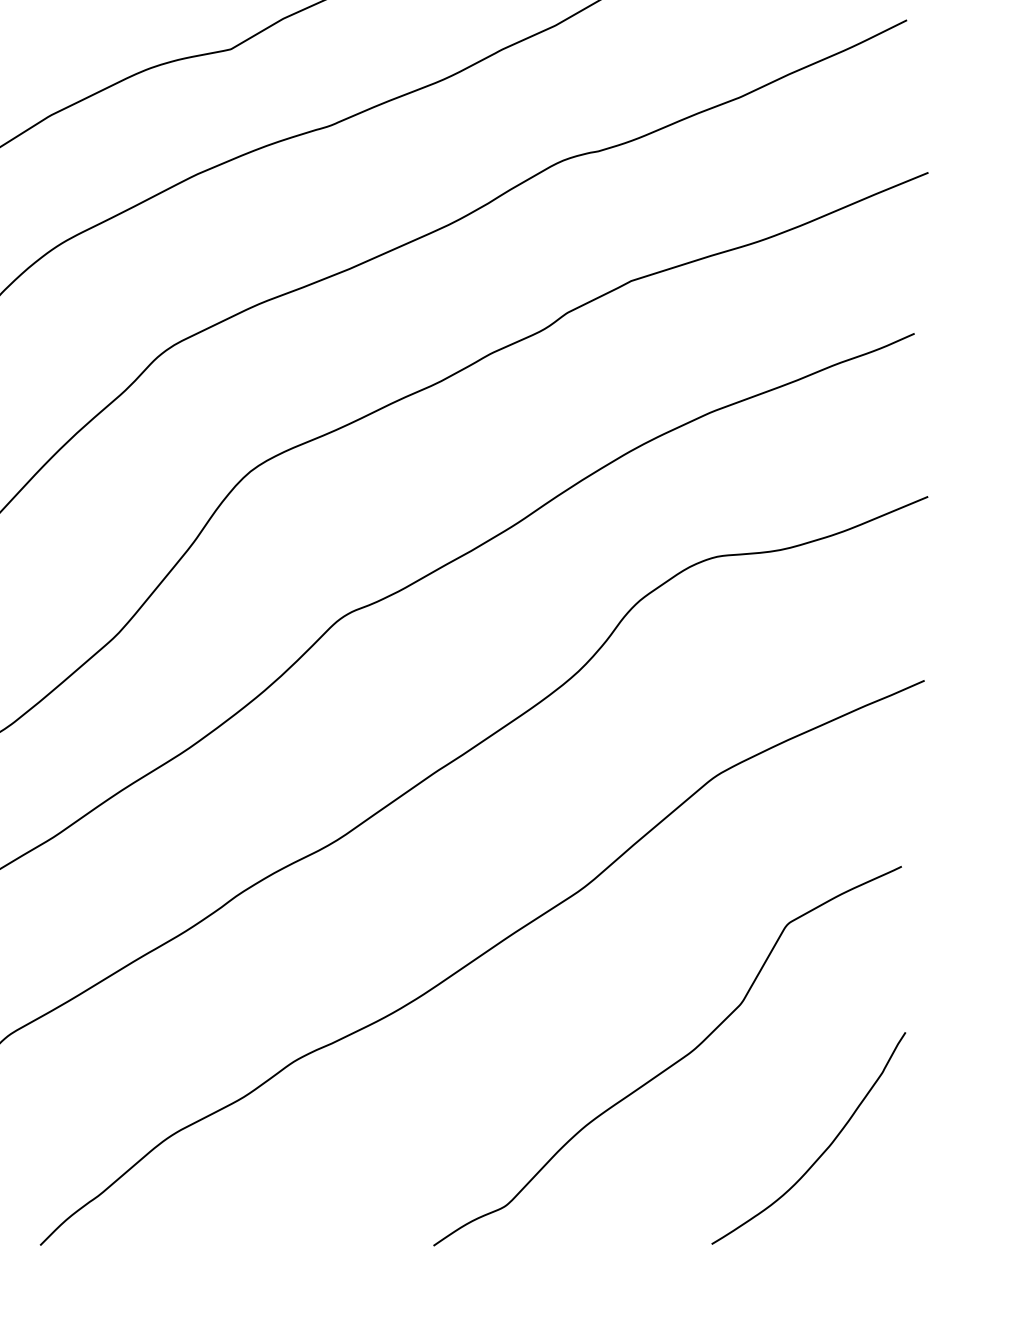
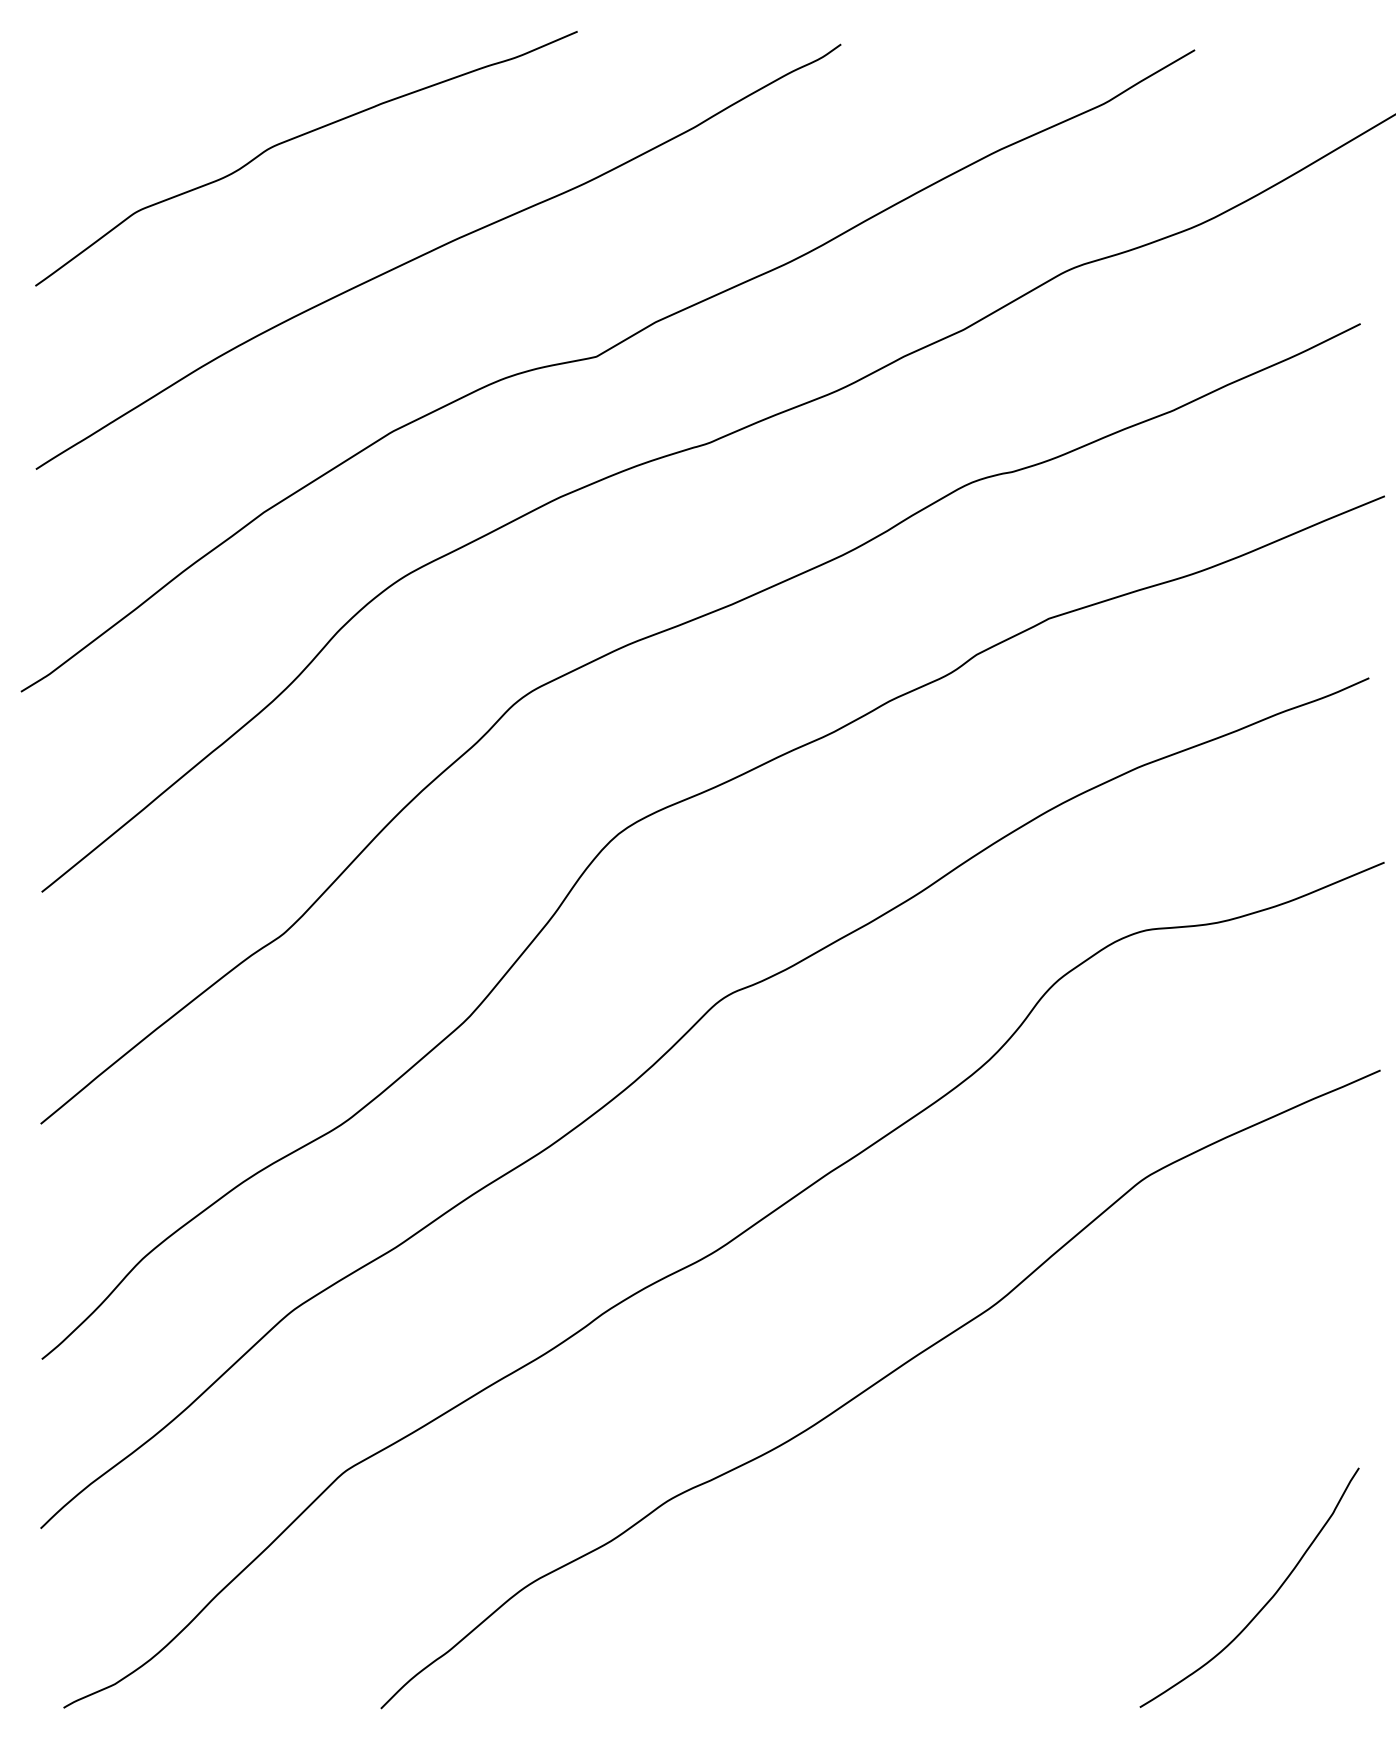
curve: (671, 1064) -> (1094, 1504), removed

